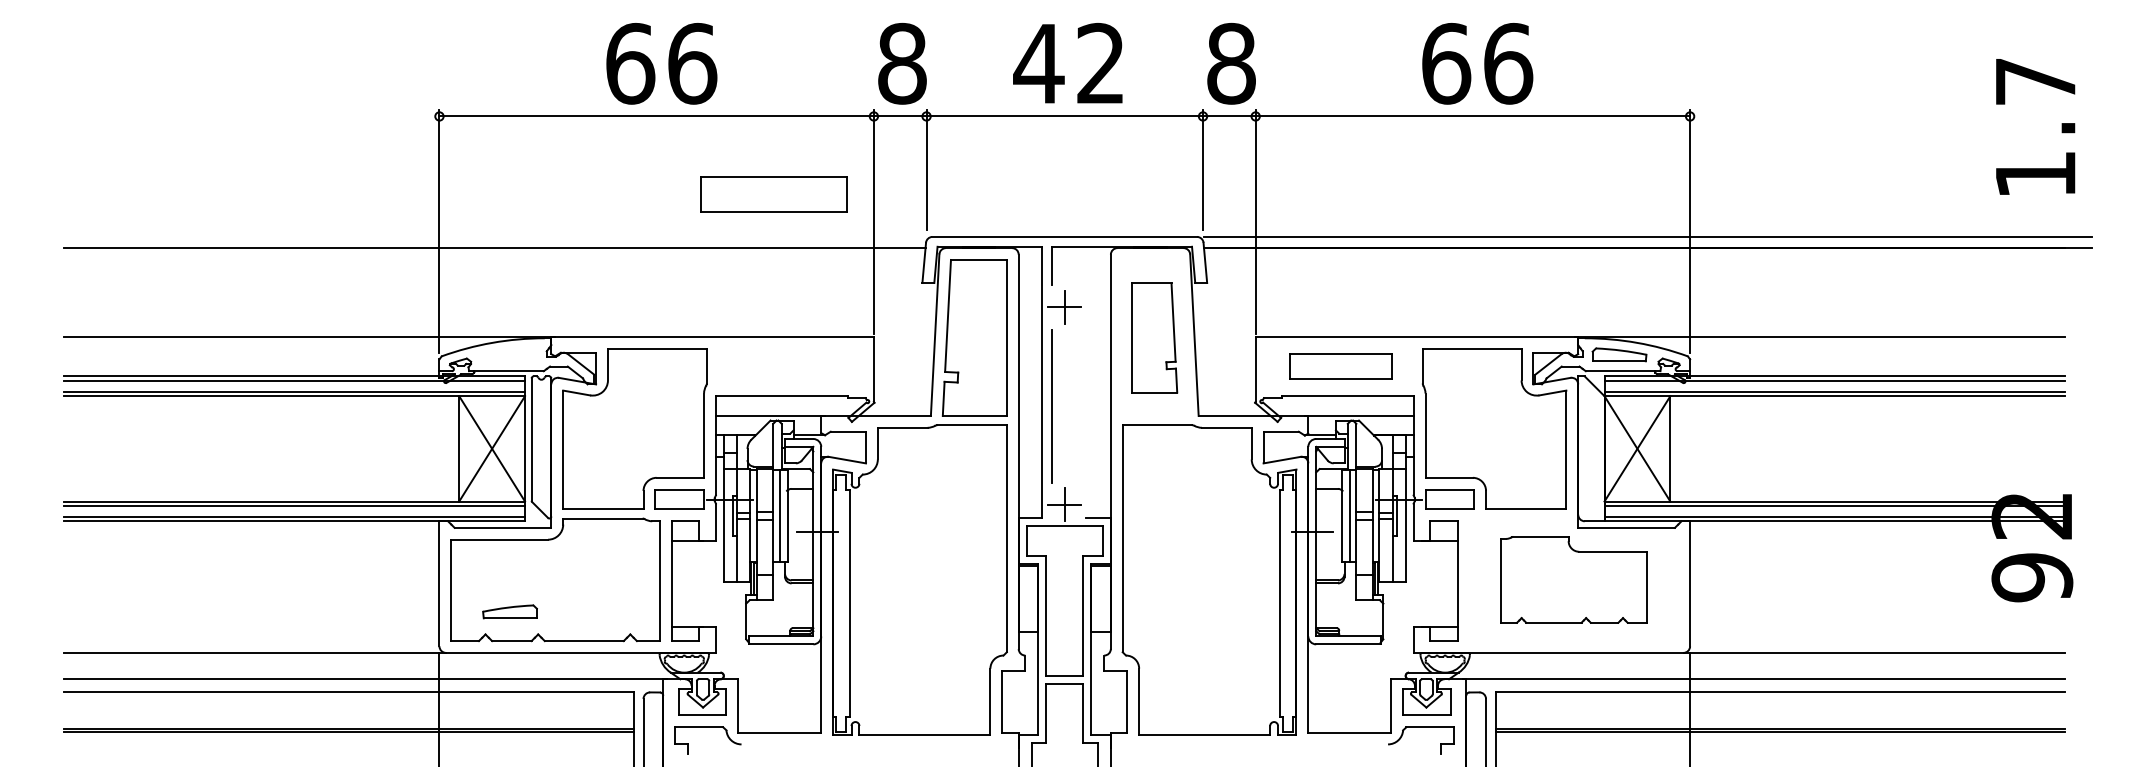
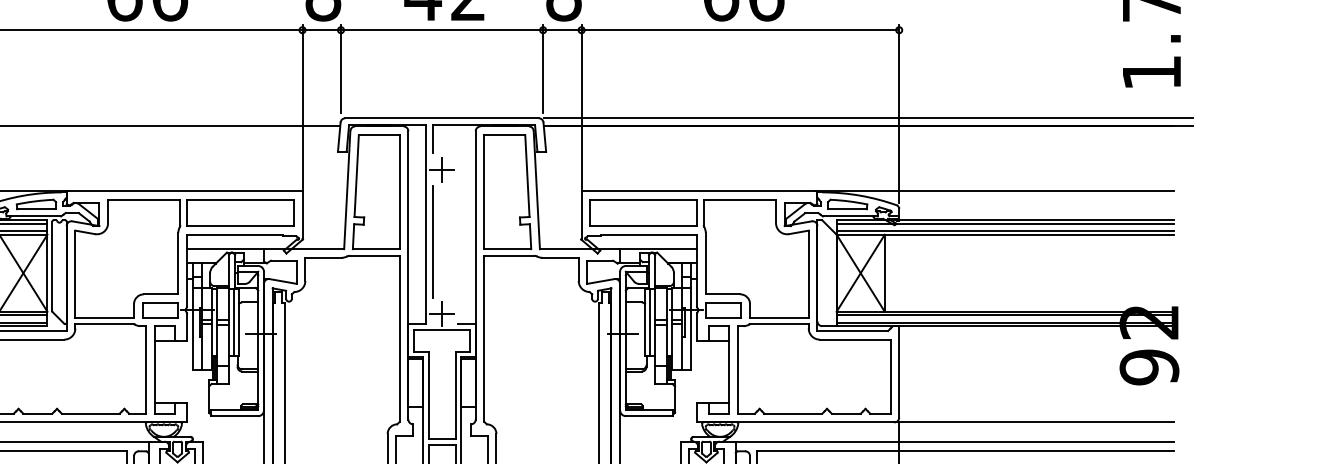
part: (773, 194) -> (240, 213), moved
part: (1154, 337) -> (507, 191), size x1.43
part: (1340, 366) -> (643, 213), size x1.43
part: (1573, 579) -> (813, 368), size x1.43
part: (509, 611) -> (36, 204), moved

